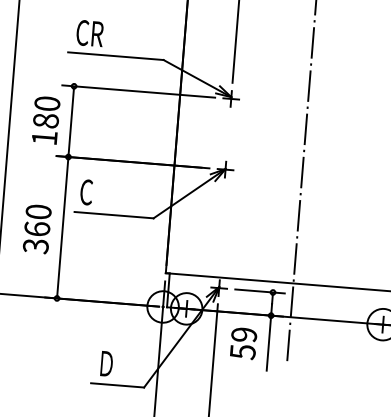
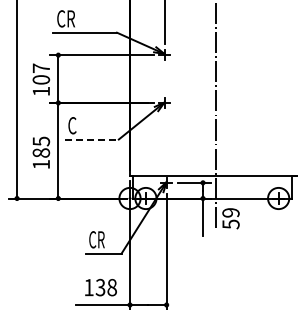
text: (46, 111) -> (41, 73), 180 -> 107
line: (114, 215) -> (92, 139), solid -> dashed
text: (37, 228) -> (41, 152), 360 -> 185
text: (242, 343) -> (230, 218), moved
text: (108, 363) -> (96, 239), Ｄ -> CR

